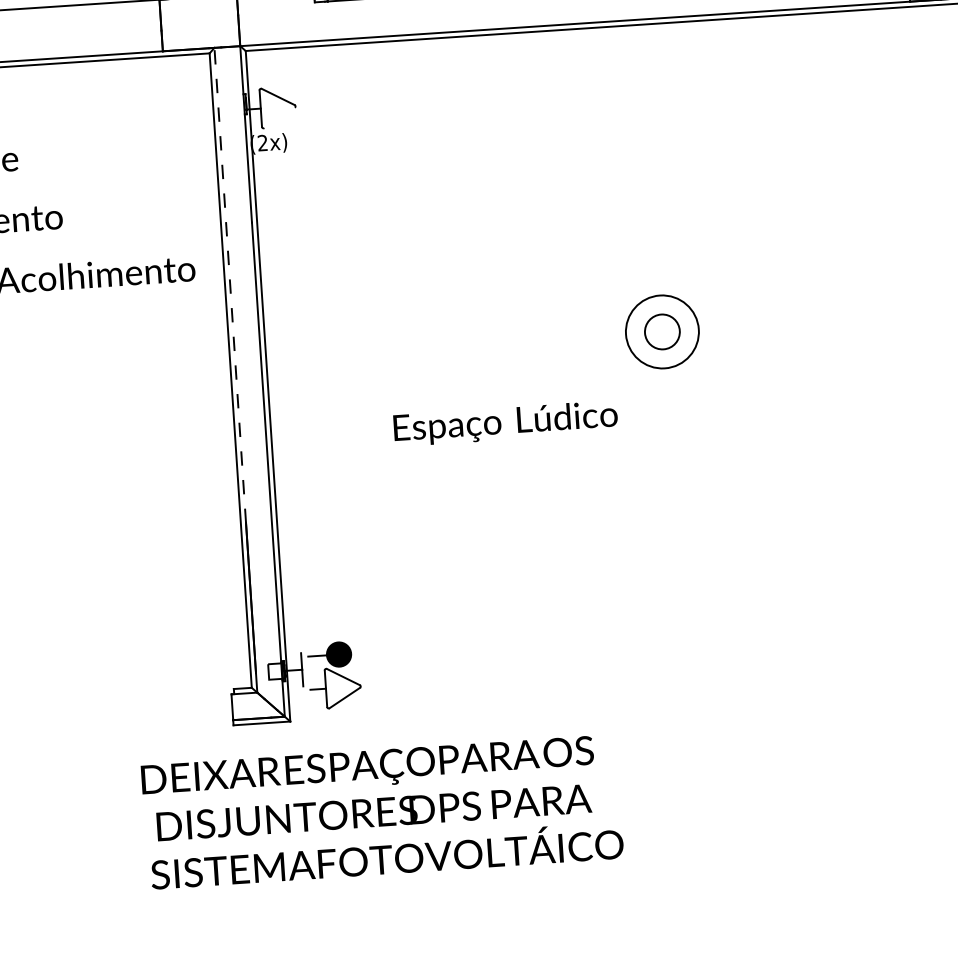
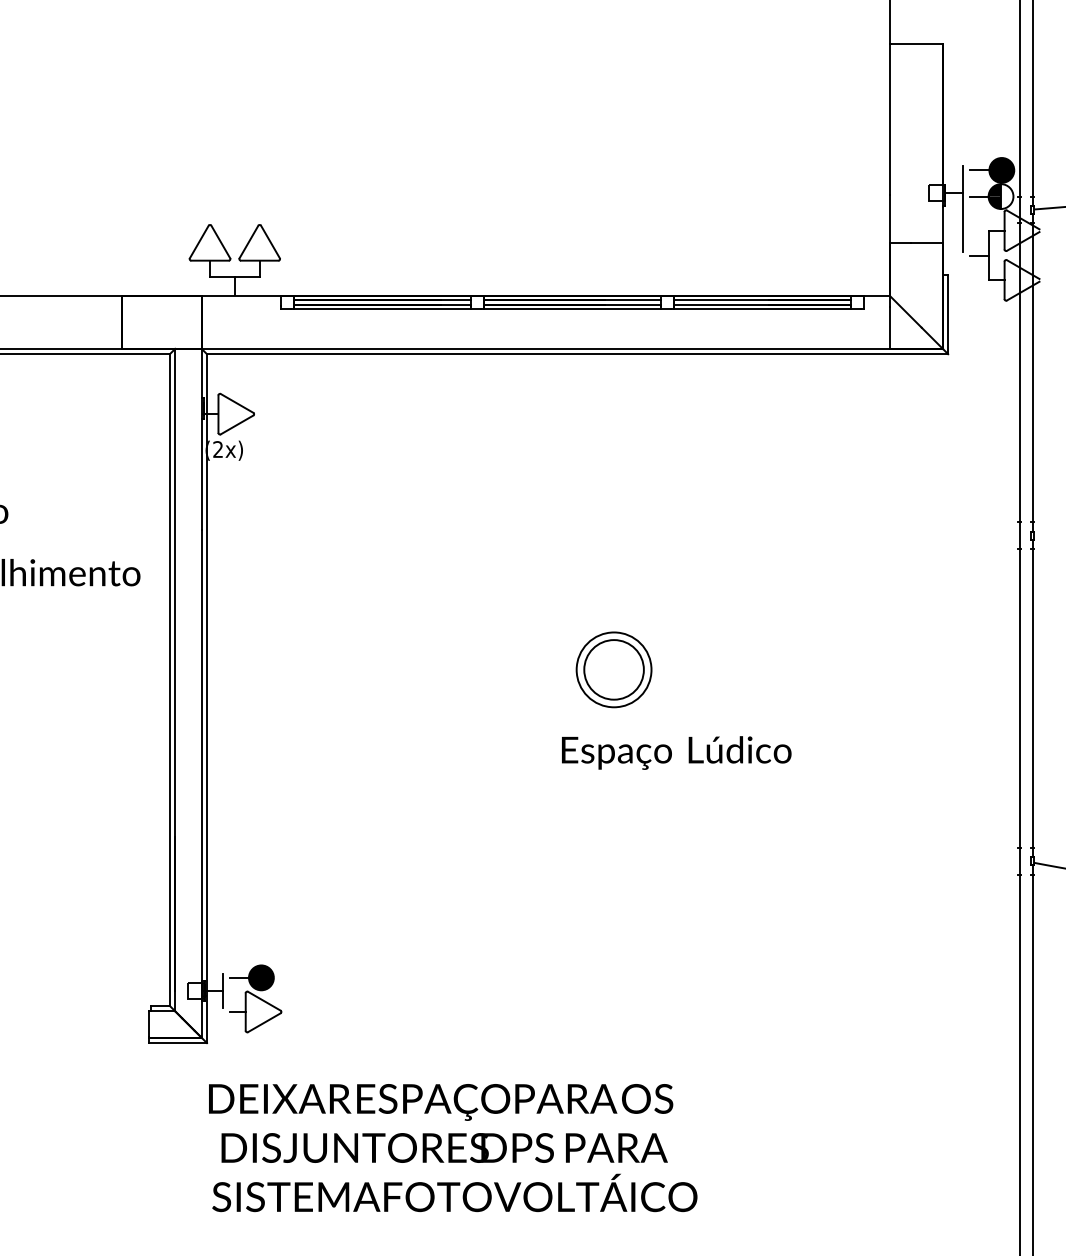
line: (279, 117) -> (236, 424), added
line: (230, 284) -> (175, 592), dashed -> solid
circle: (661, 331) -> (613, 669), size x1.67
text: (505, 423) -> (676, 752), moved
text: (382, 812) -> (453, 1148), moved

